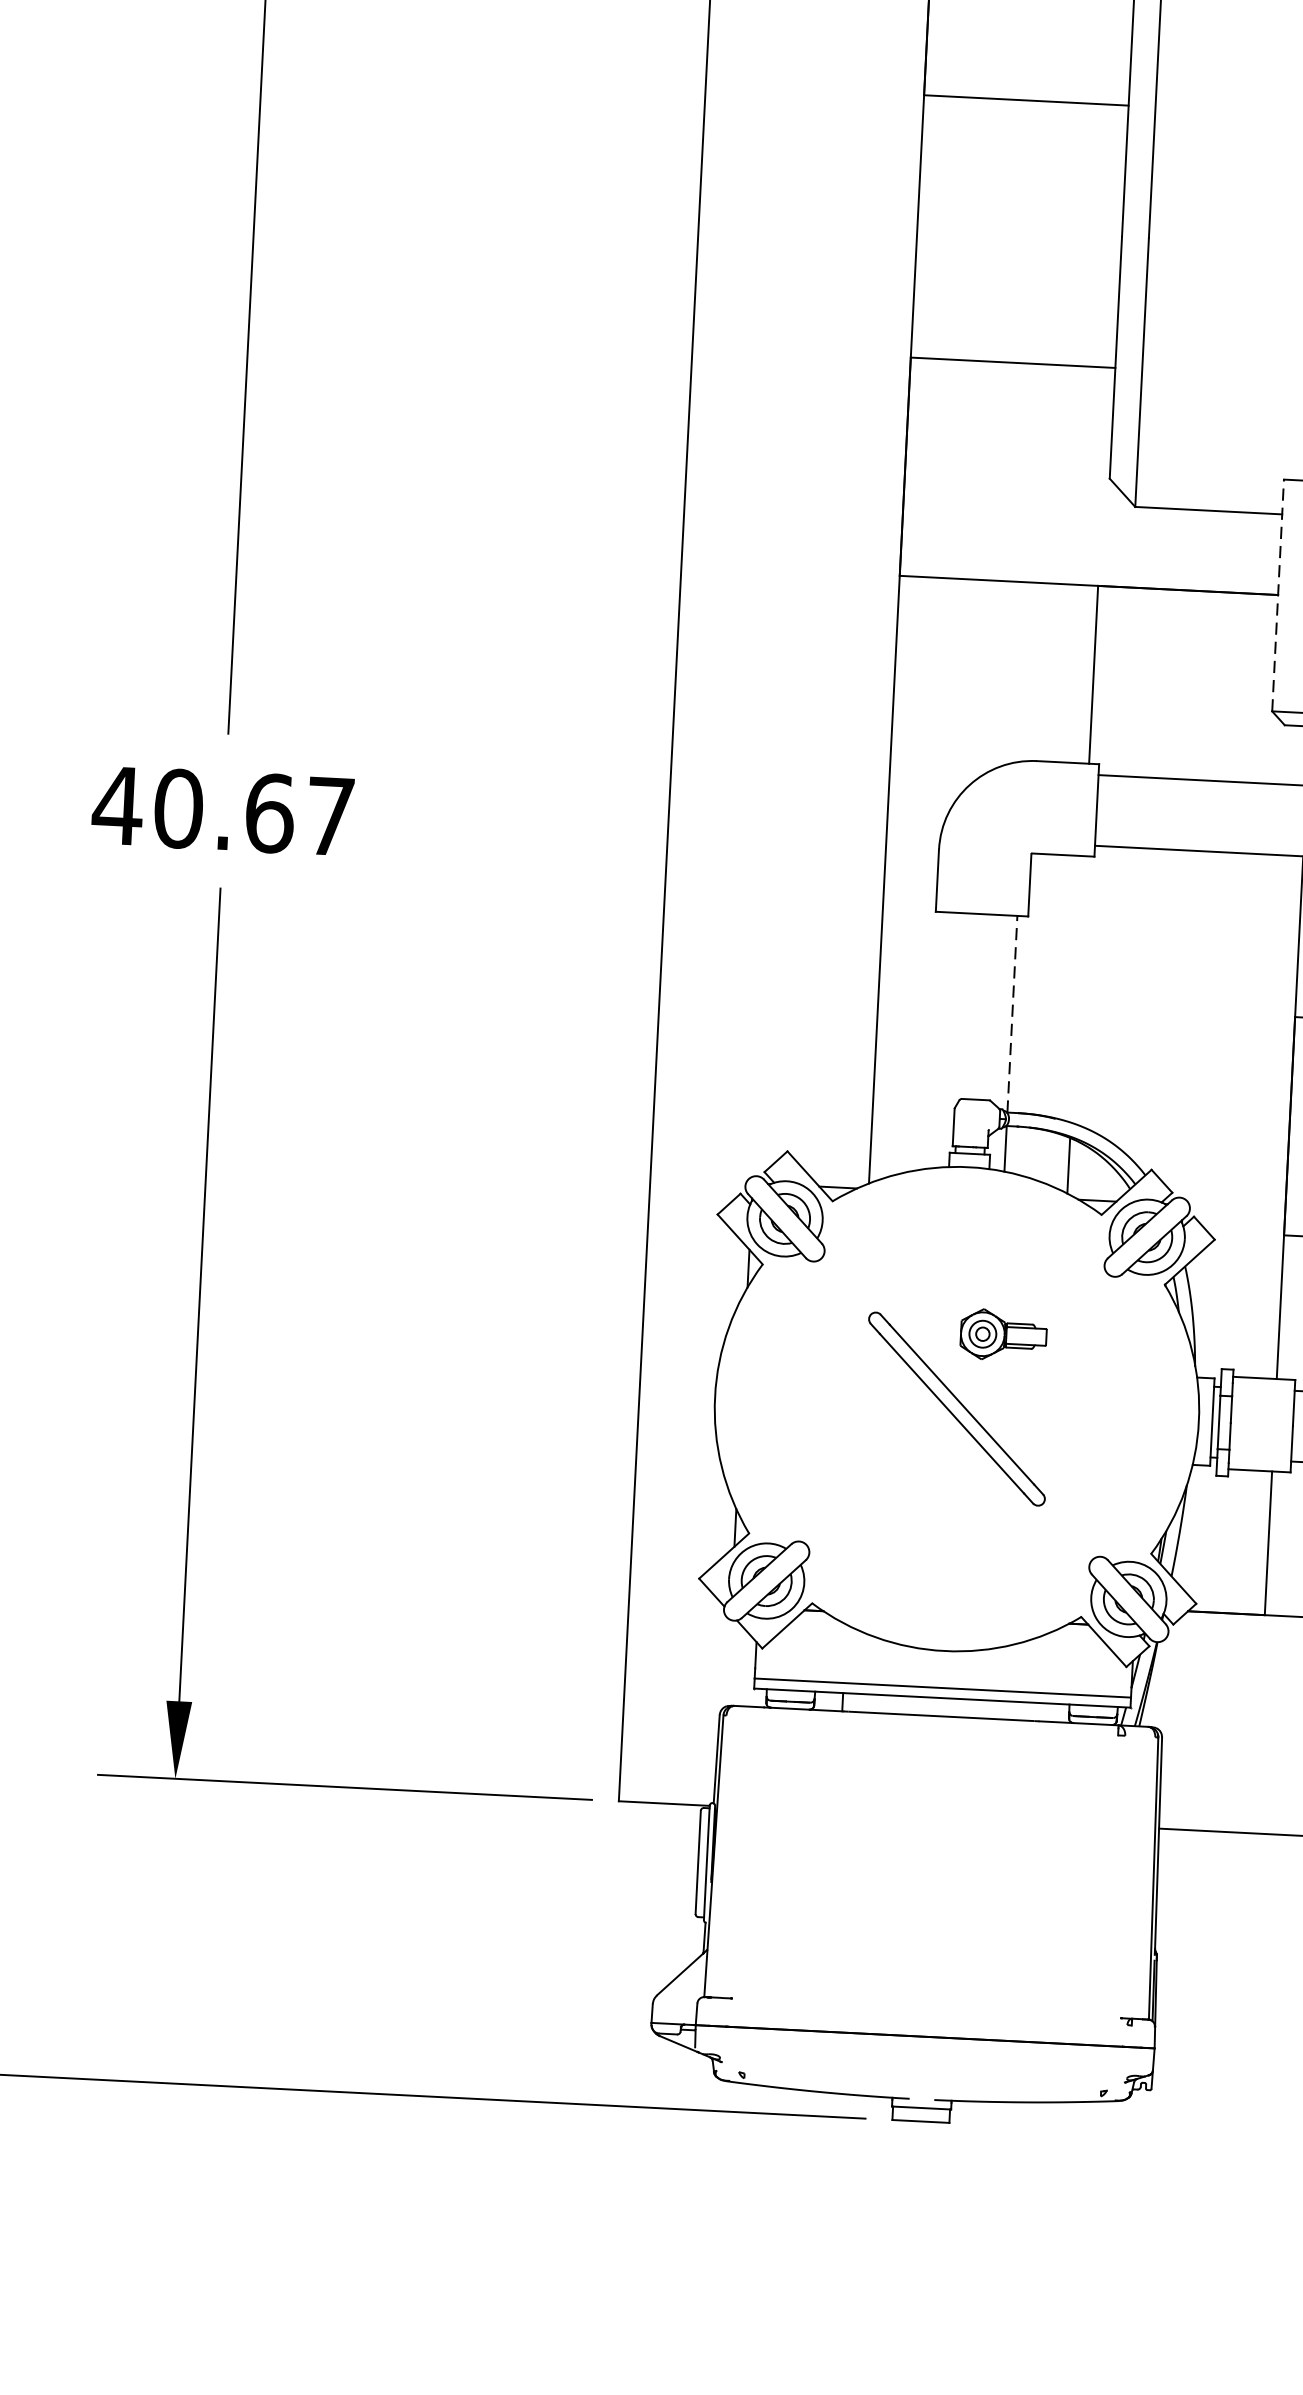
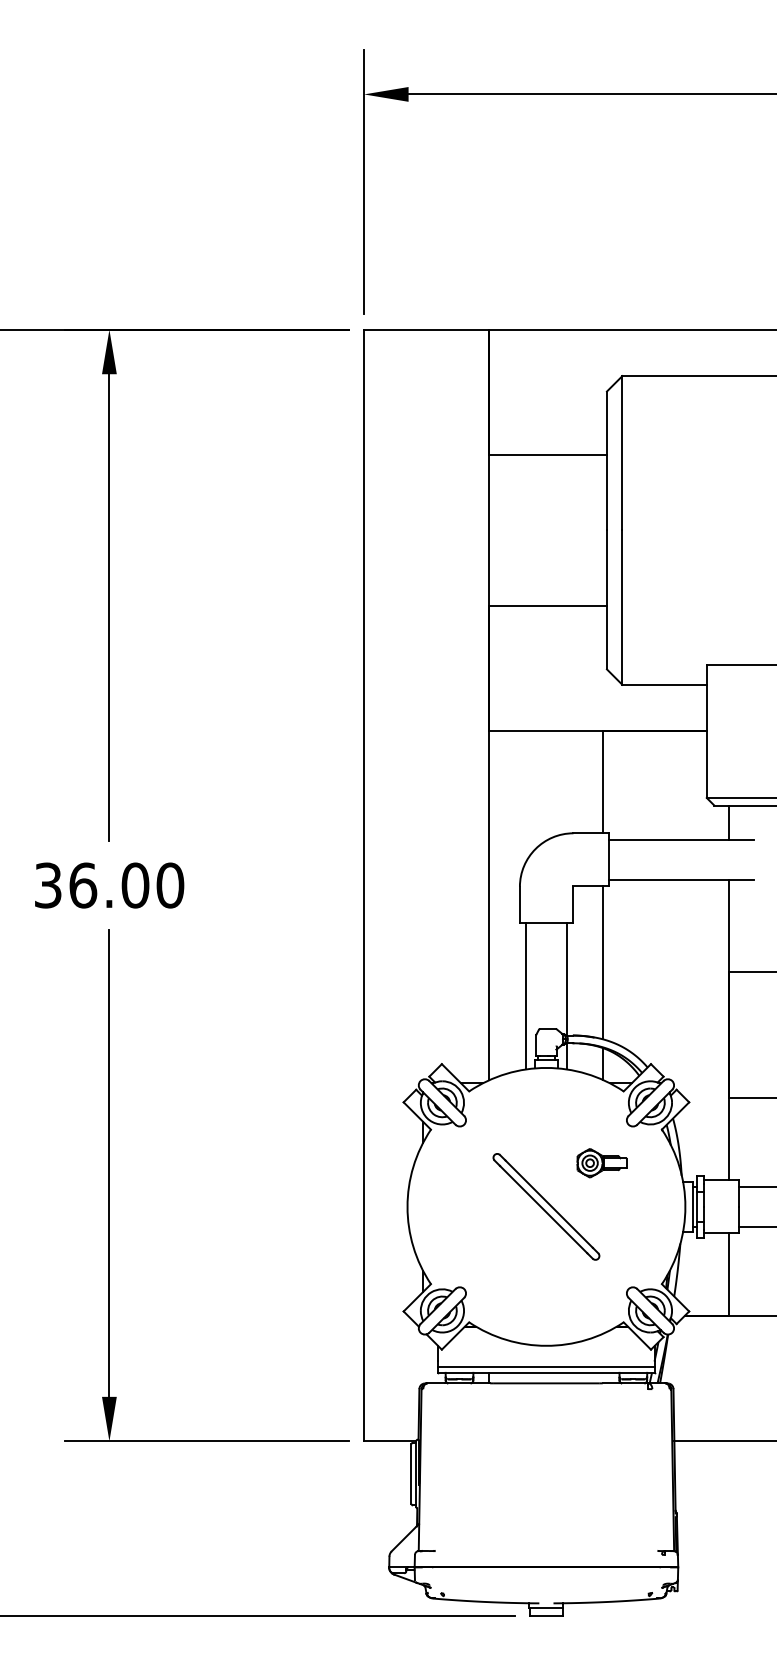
line: (1277, 595) -> (706, 731), dashed -> solid
text: (222, 810) -> (108, 885), 40.67 -> 36.00
line: (1077, 988) -> (603, 962), added
line: (1012, 1013) -> (566, 978), dashed -> solid
line: (940, 1039) -> (526, 995), added
part: (1002, 1335) -> (601, 1163), moved

